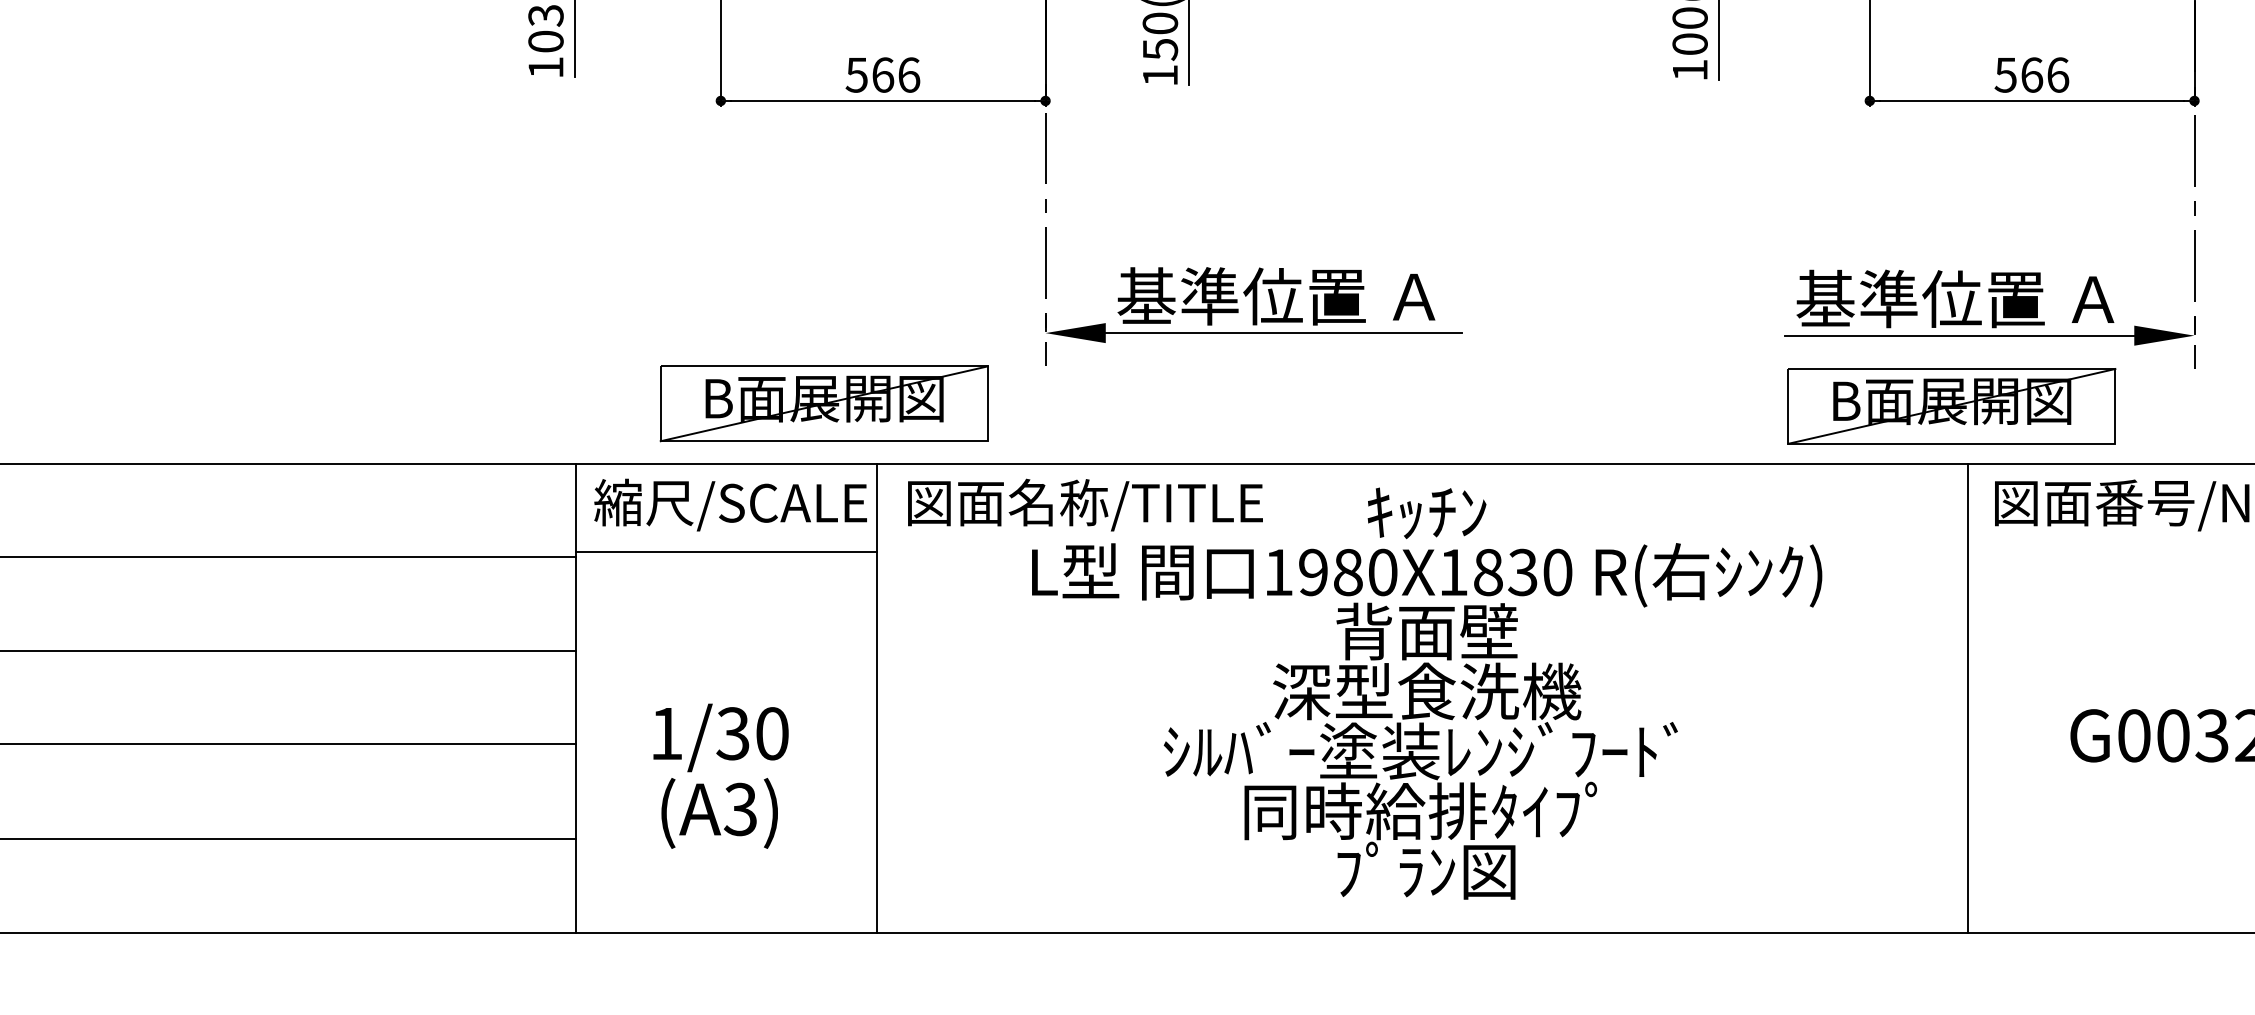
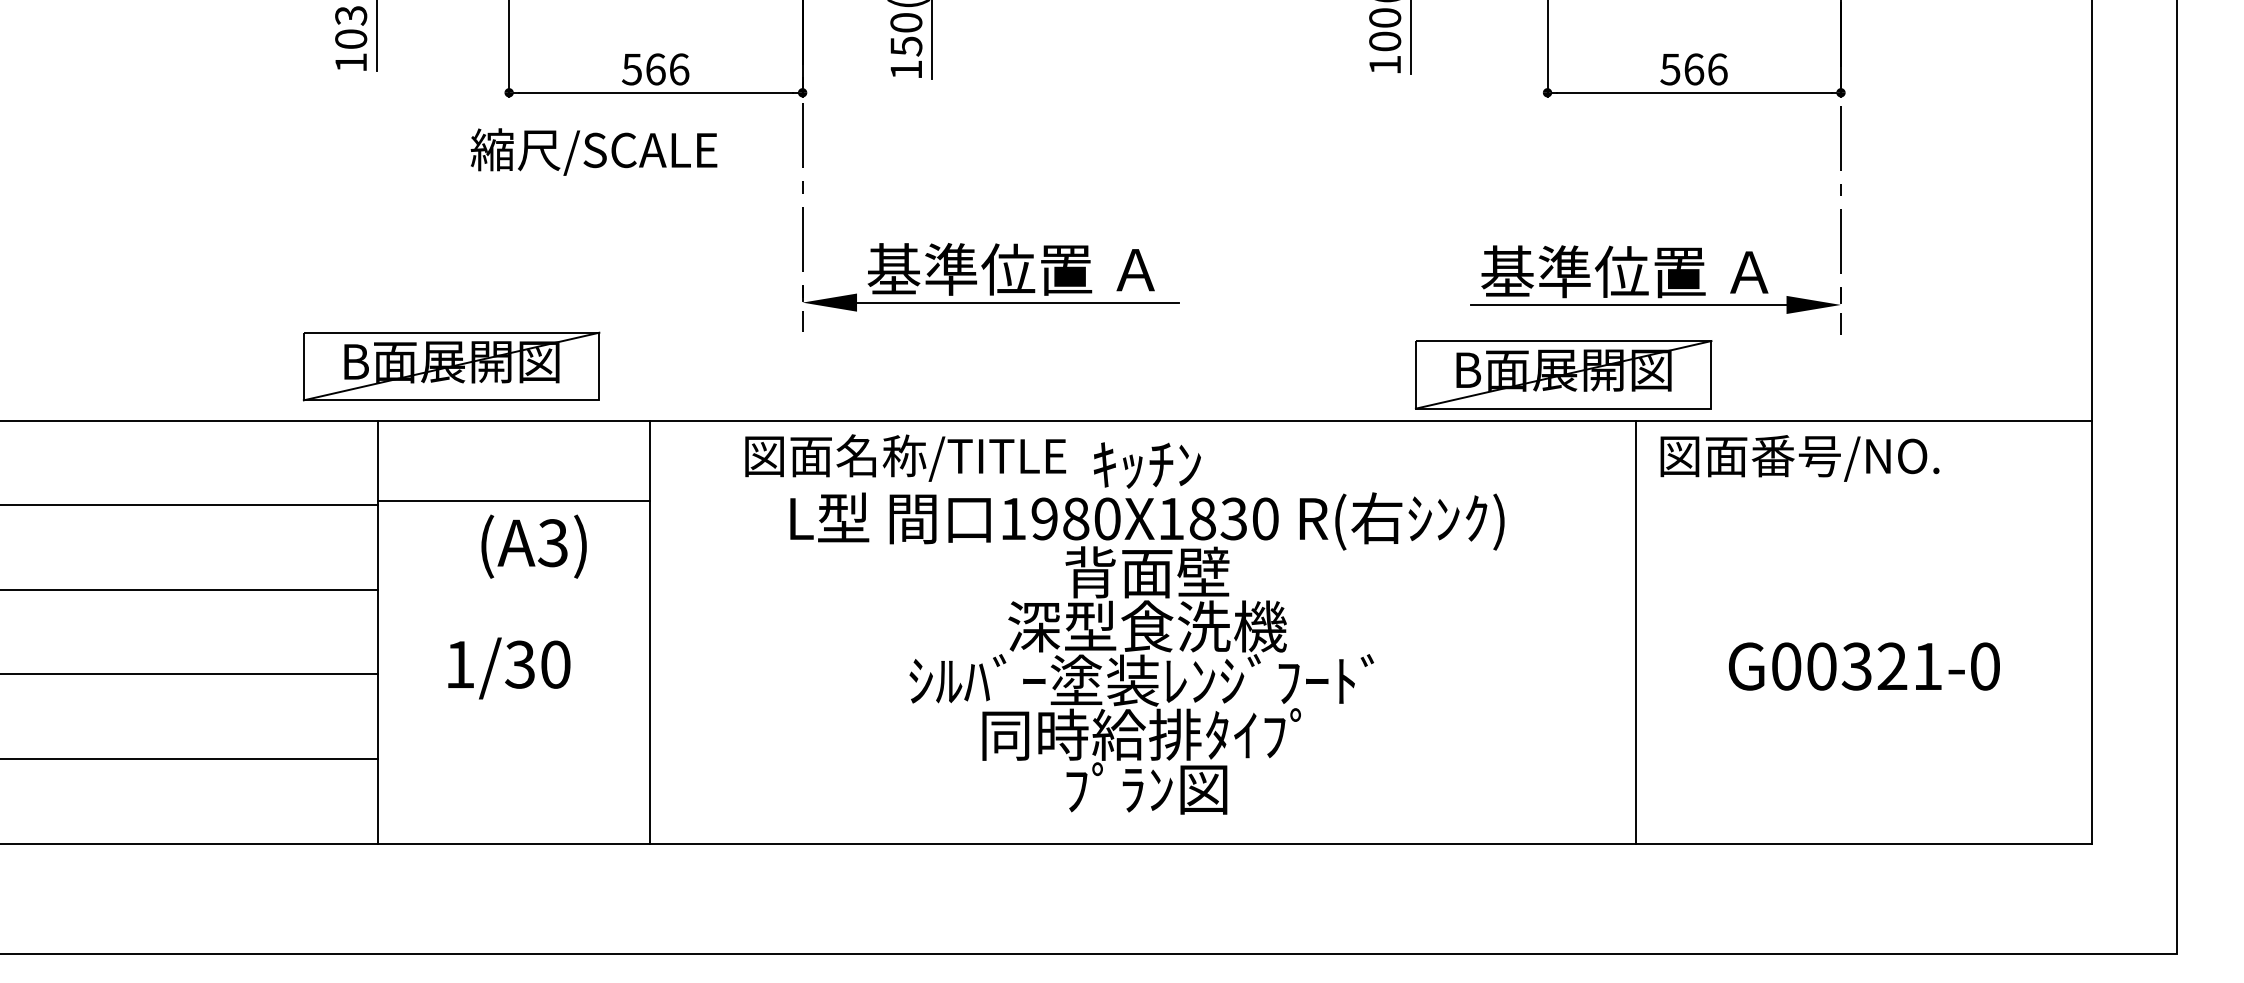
part: (824, 403) -> (451, 366), moved
part: (1951, 406) -> (1563, 374), moved
text: (730, 504) -> (593, 151), moved
text: (1085, 504) -> (905, 457), moved
text: (719, 813) -> (533, 546), moved

